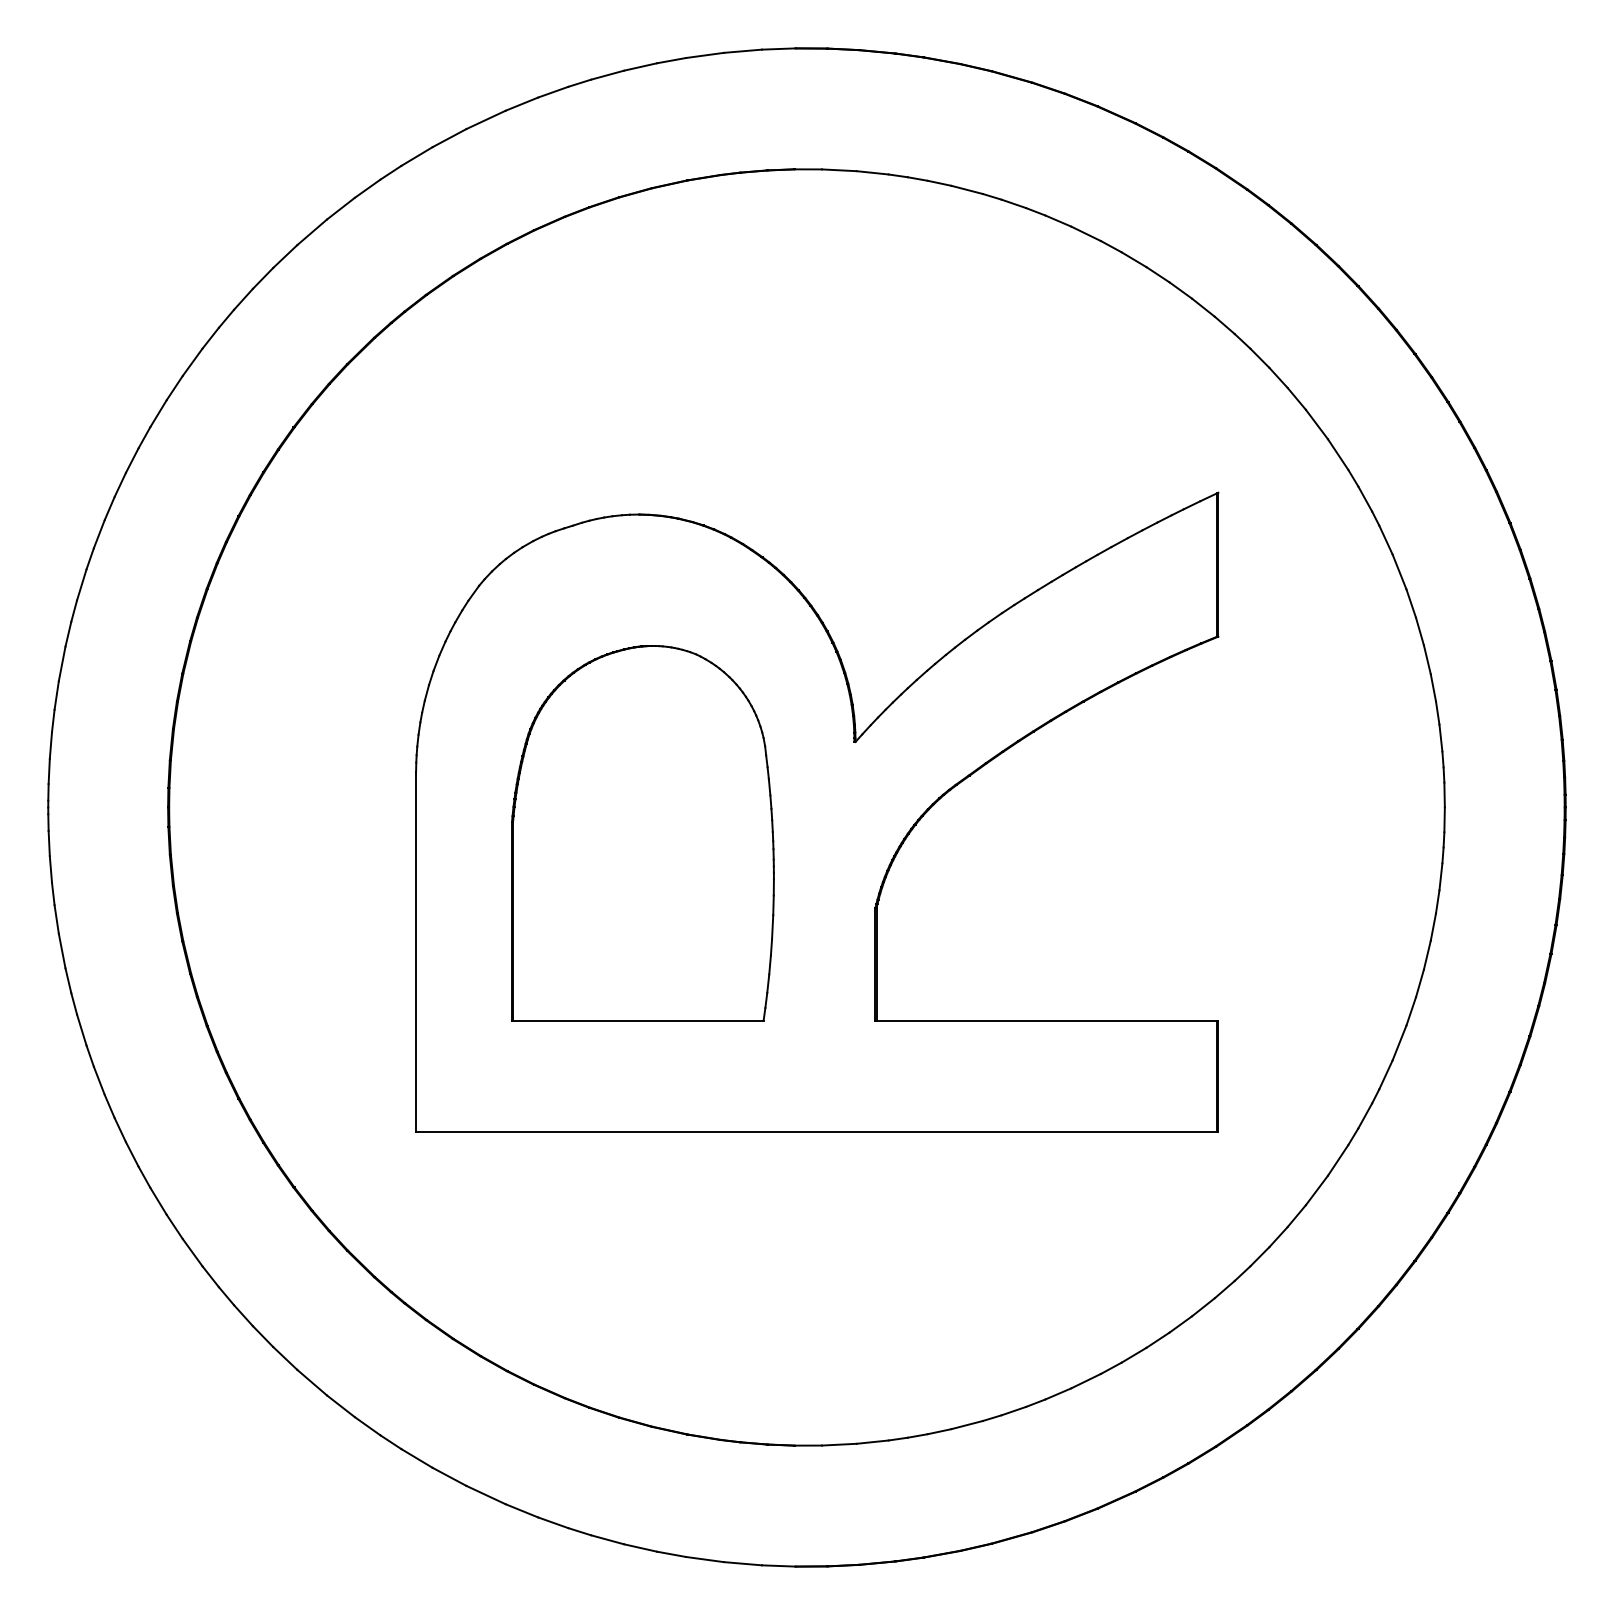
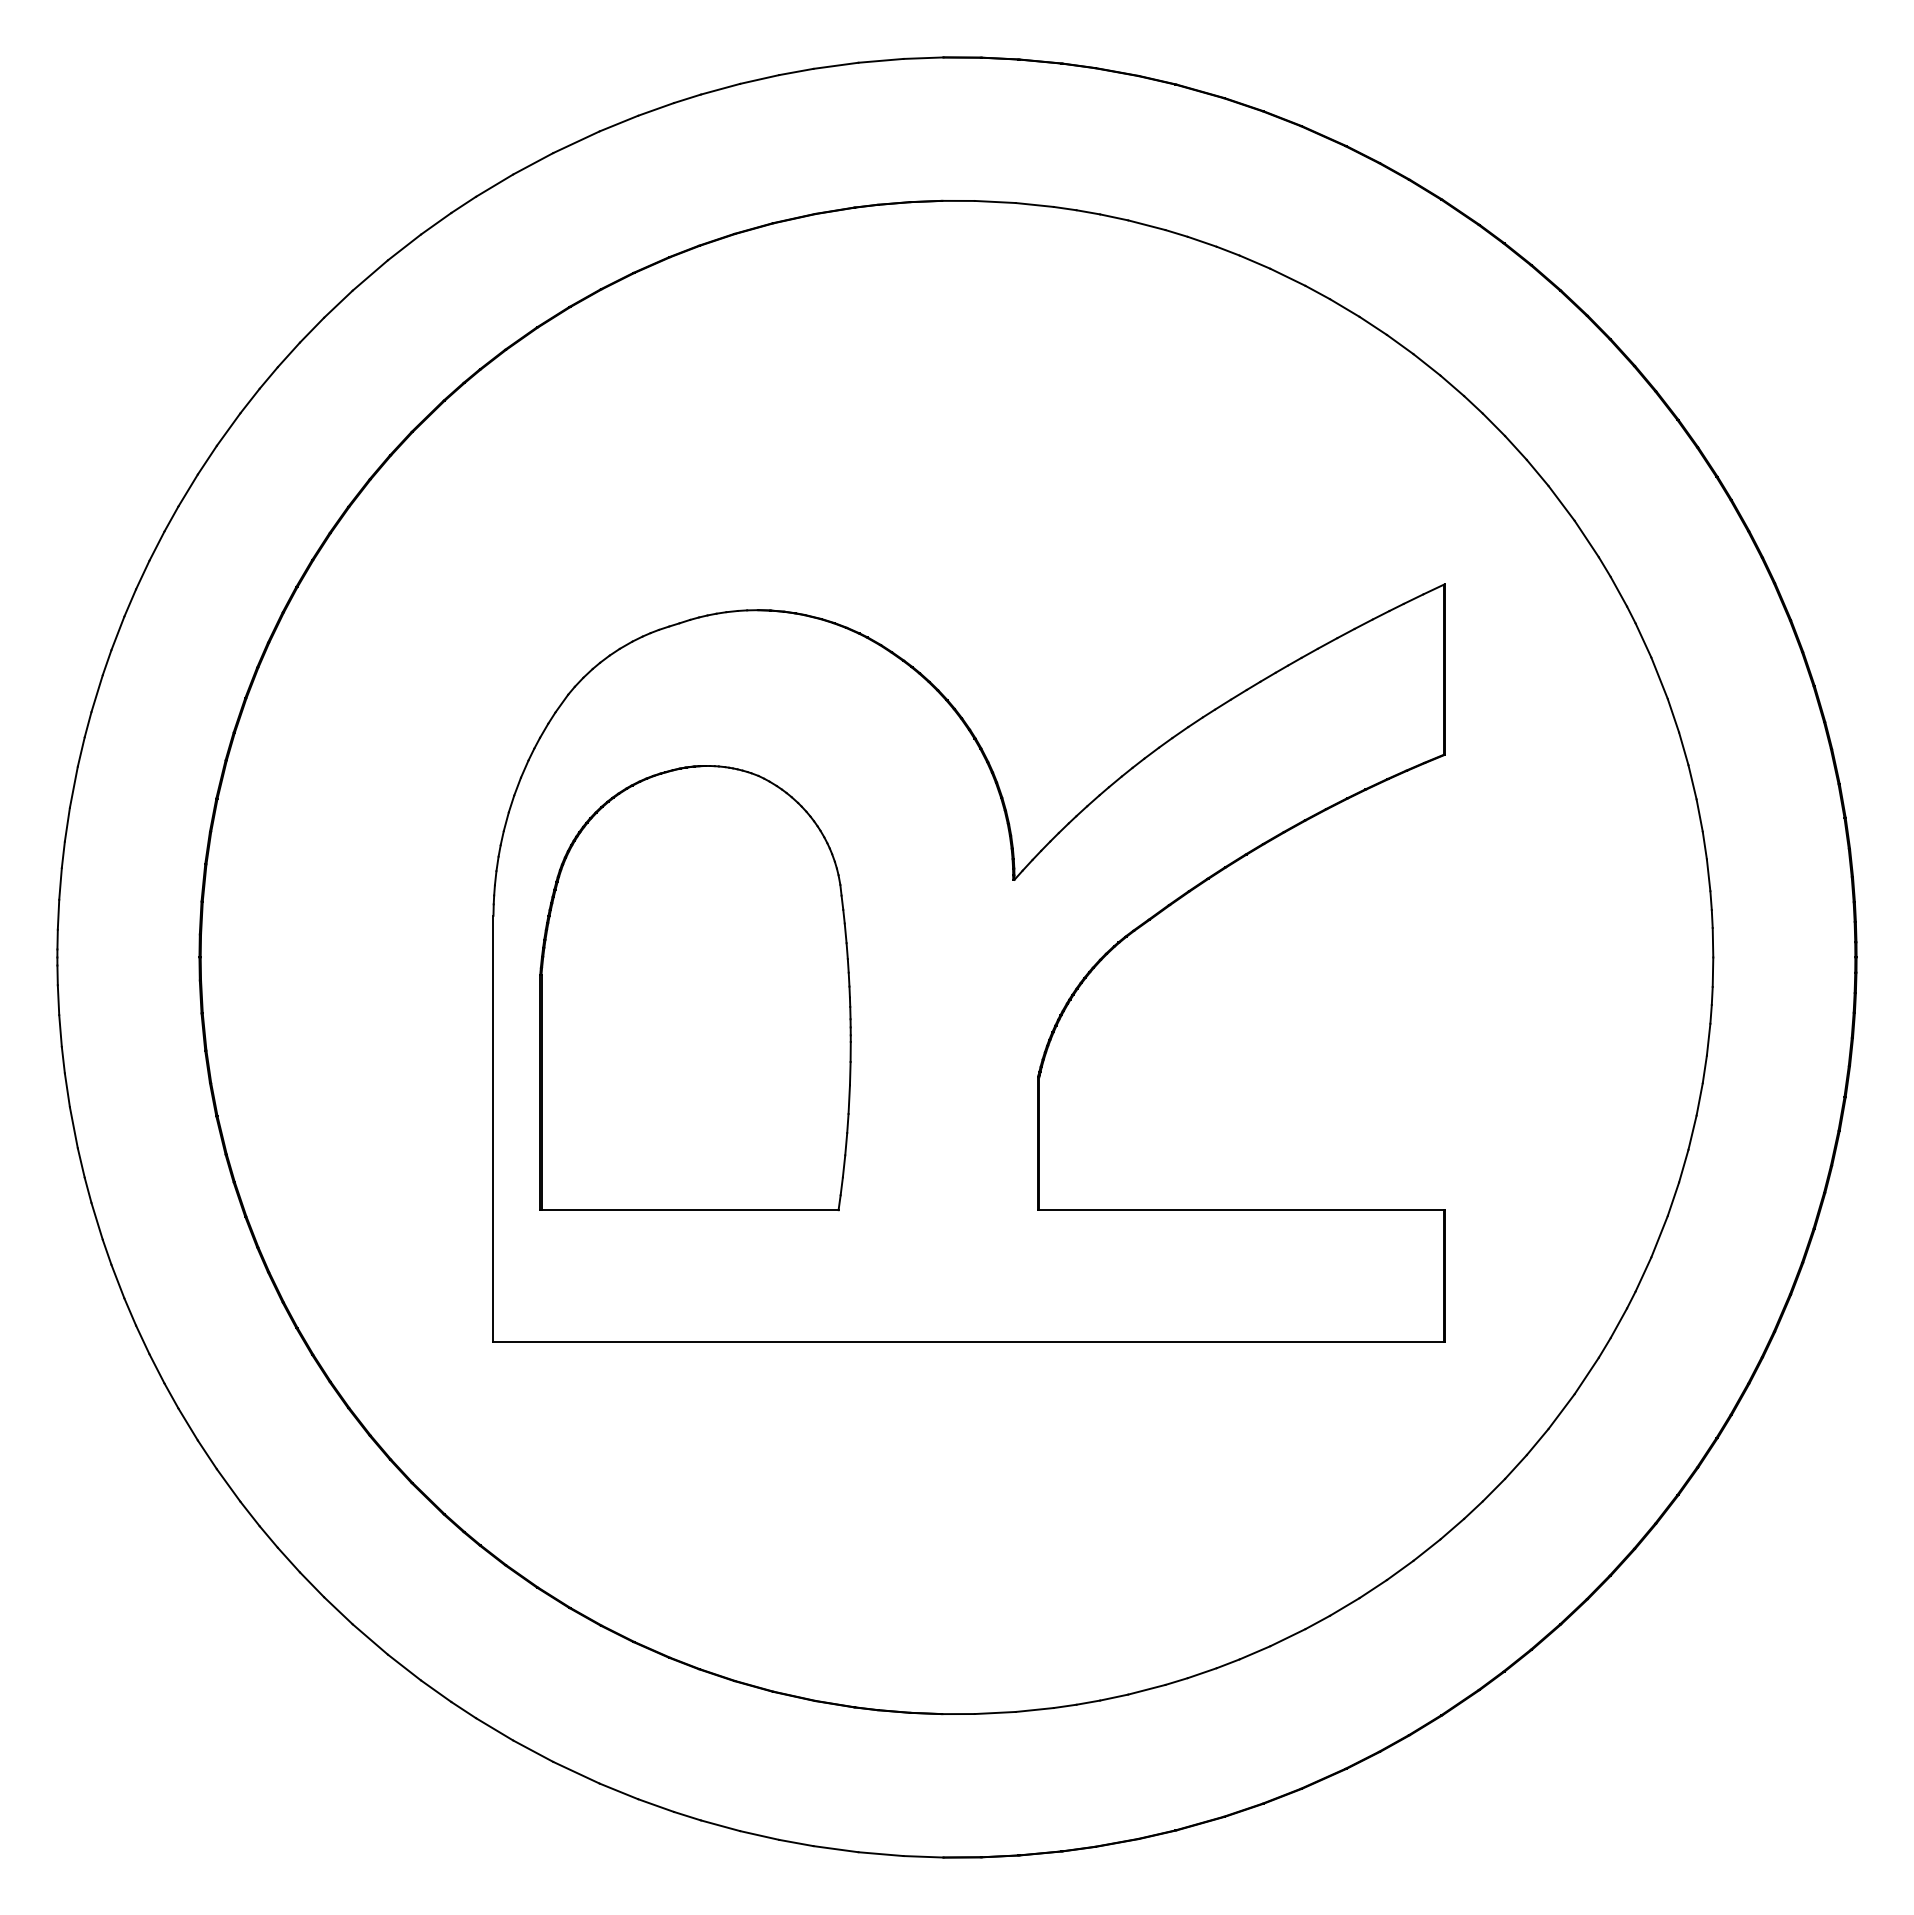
part: (642, 833) -> (695, 988), moved

